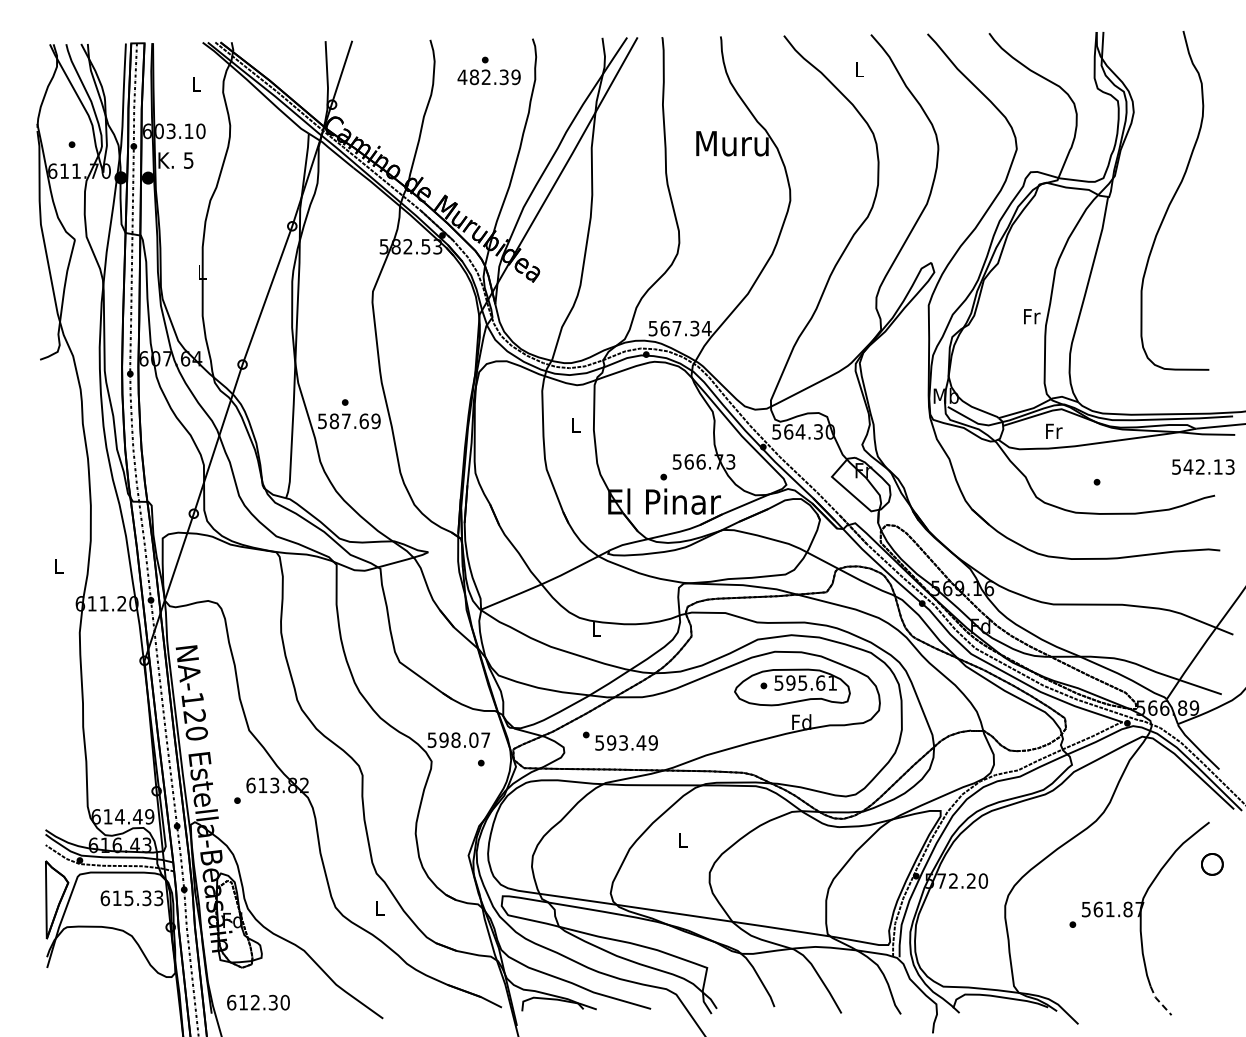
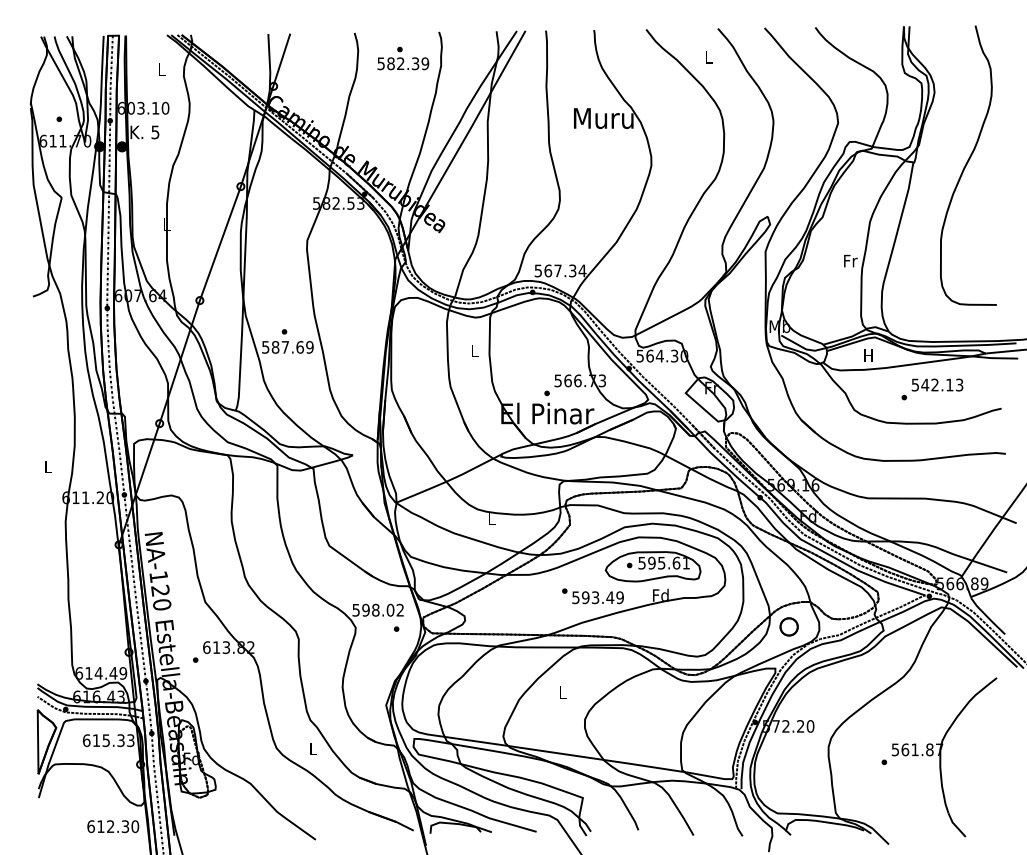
text: (462, 77) -> (381, 63), 482.39 -> 582.39
text: (1054, 430) -> (869, 354), Fr -> H
text: (1203, 466) -> (937, 384), moved
text: (485, 739) -> (400, 609), 598.07 -> 598.02
text: (620, 740) -> (593, 595), moved
part: (1212, 864) -> (789, 627), moved
line: (1158, 1001) -> (954, 825), dashed -> solid
text: (258, 1002) -> (113, 826), moved

